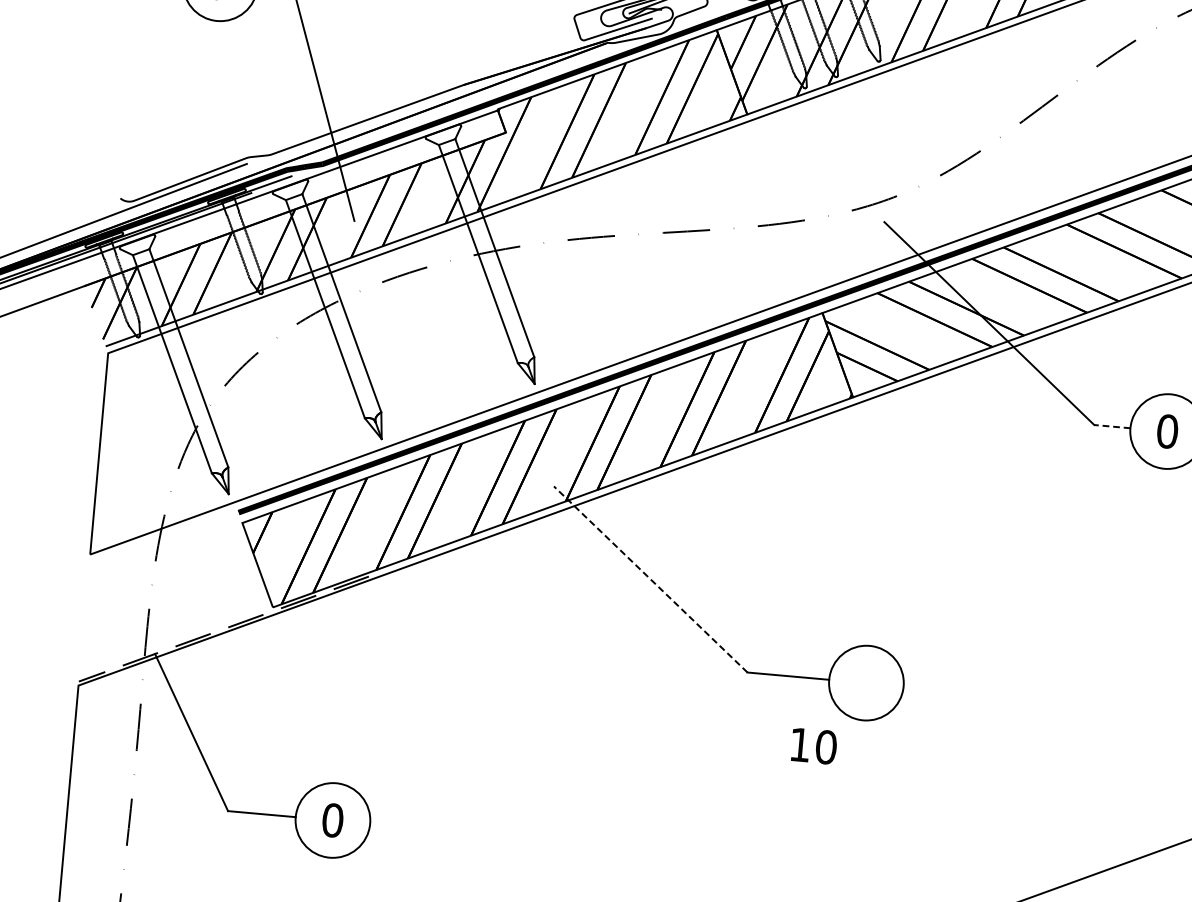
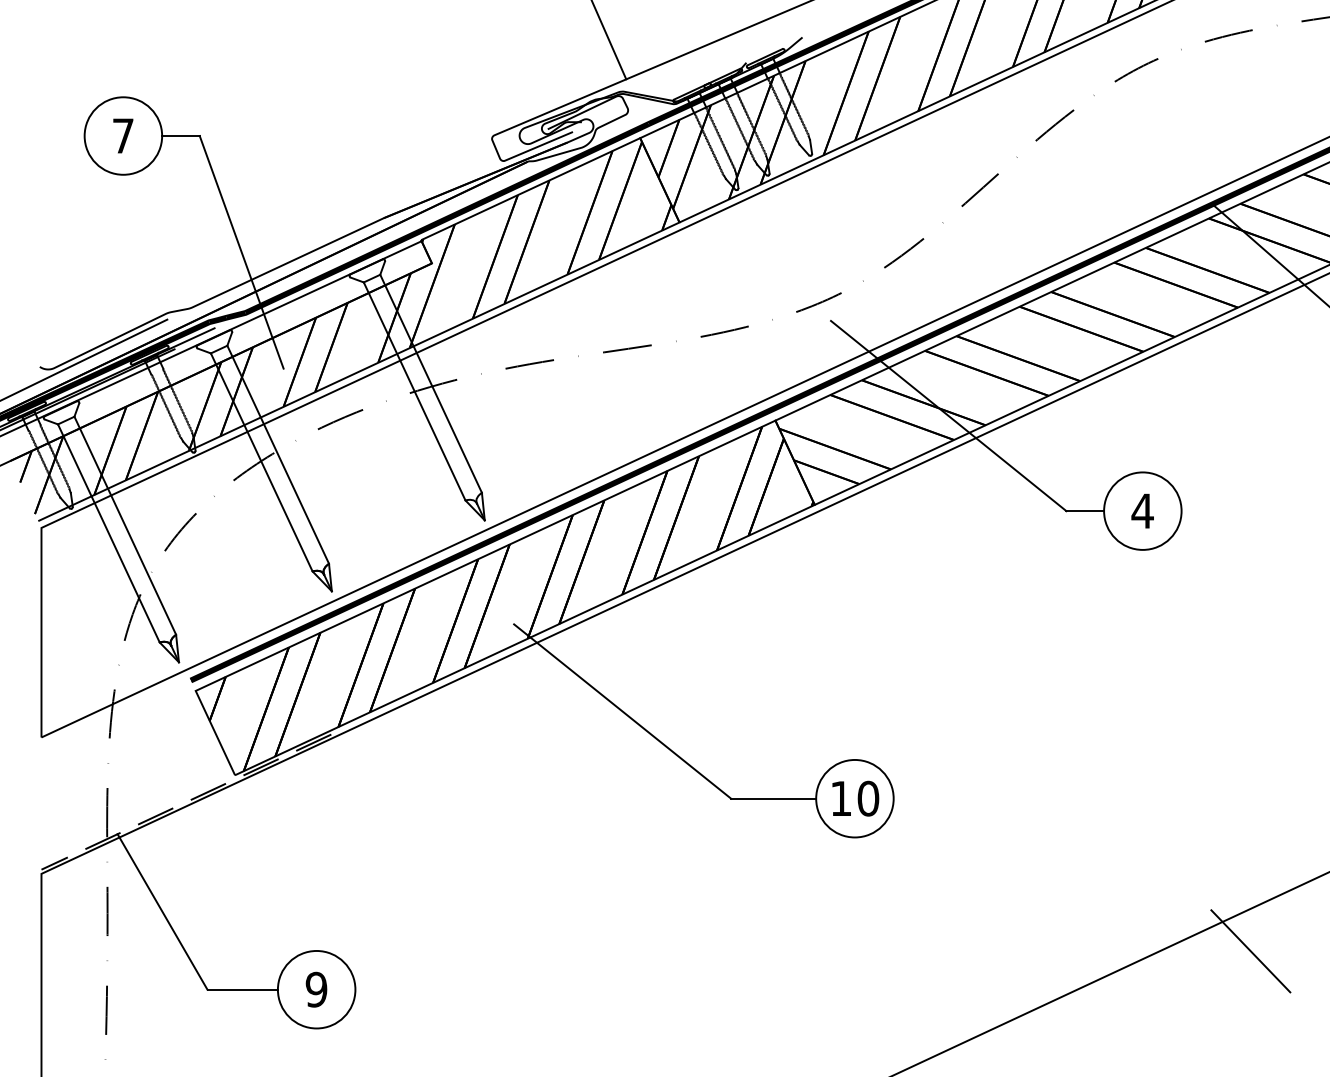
line: (1112, 426) -> (1085, 511), dashed -> solid
text: (1167, 431) -> (1142, 511), 0 -> 4
line: (650, 579) -> (622, 711), dashed -> solid
text: (813, 746) -> (855, 798), moved
text: (332, 820) -> (316, 989), 0 -> 9

